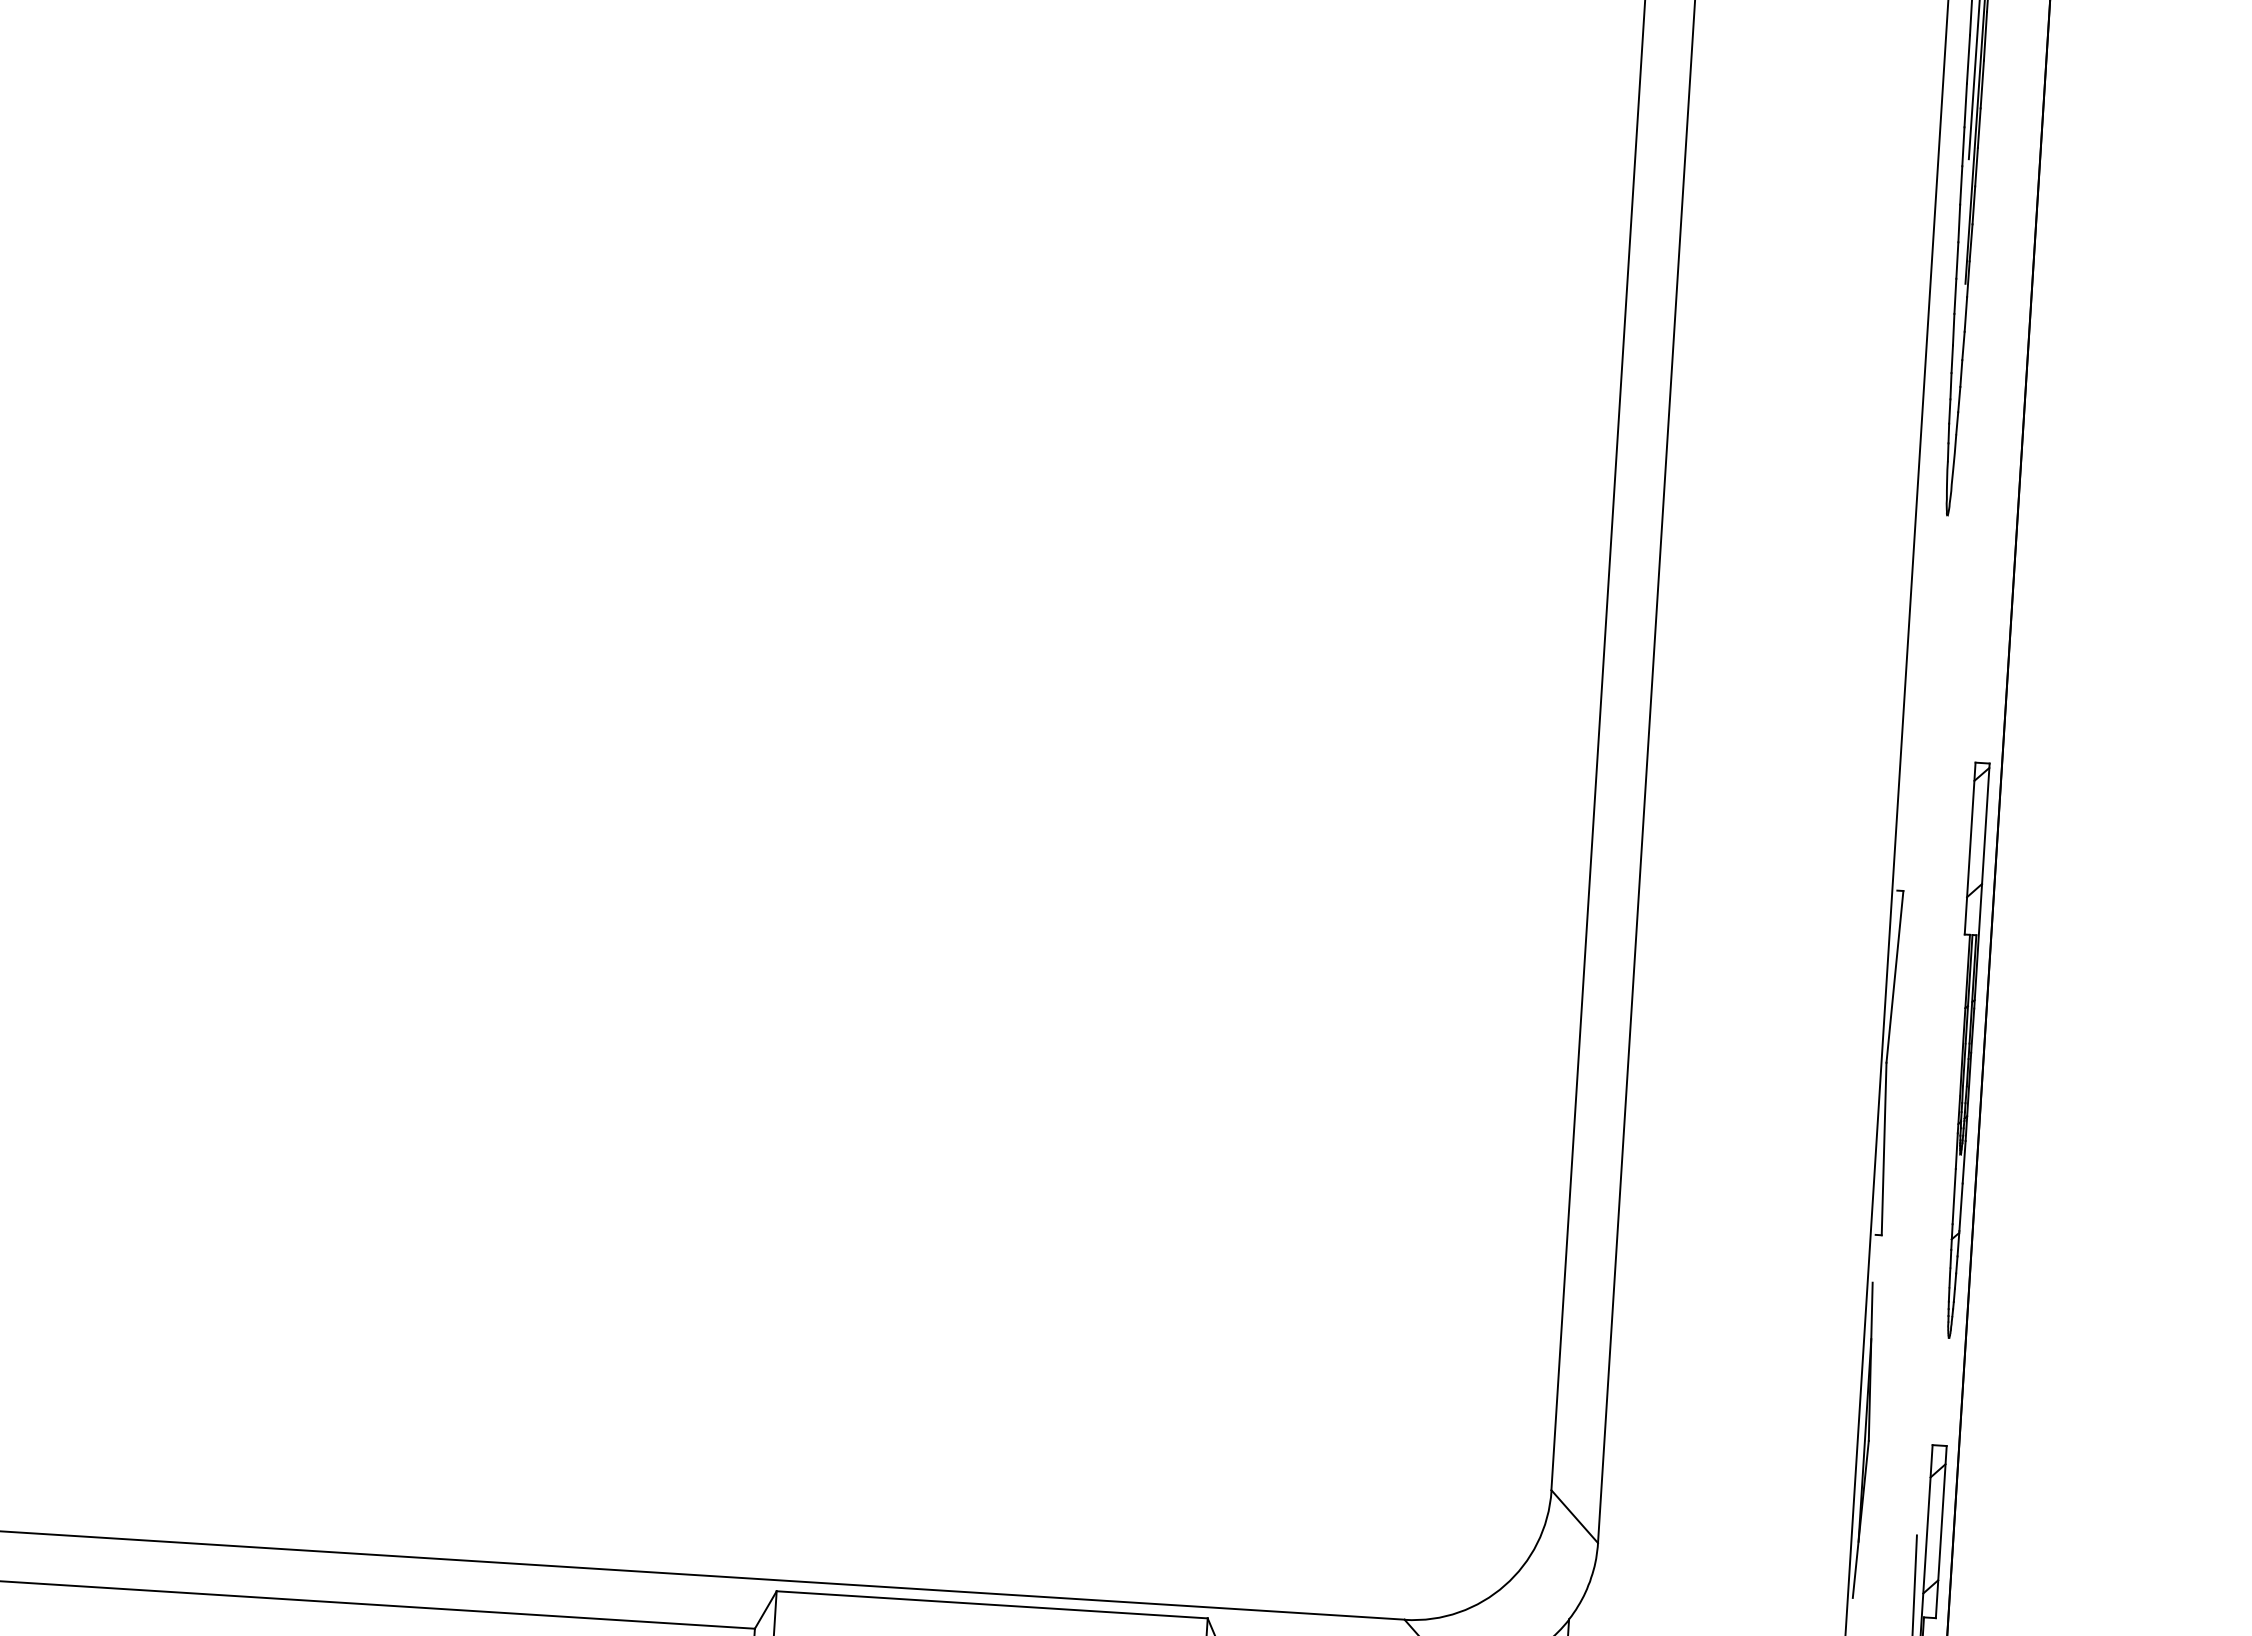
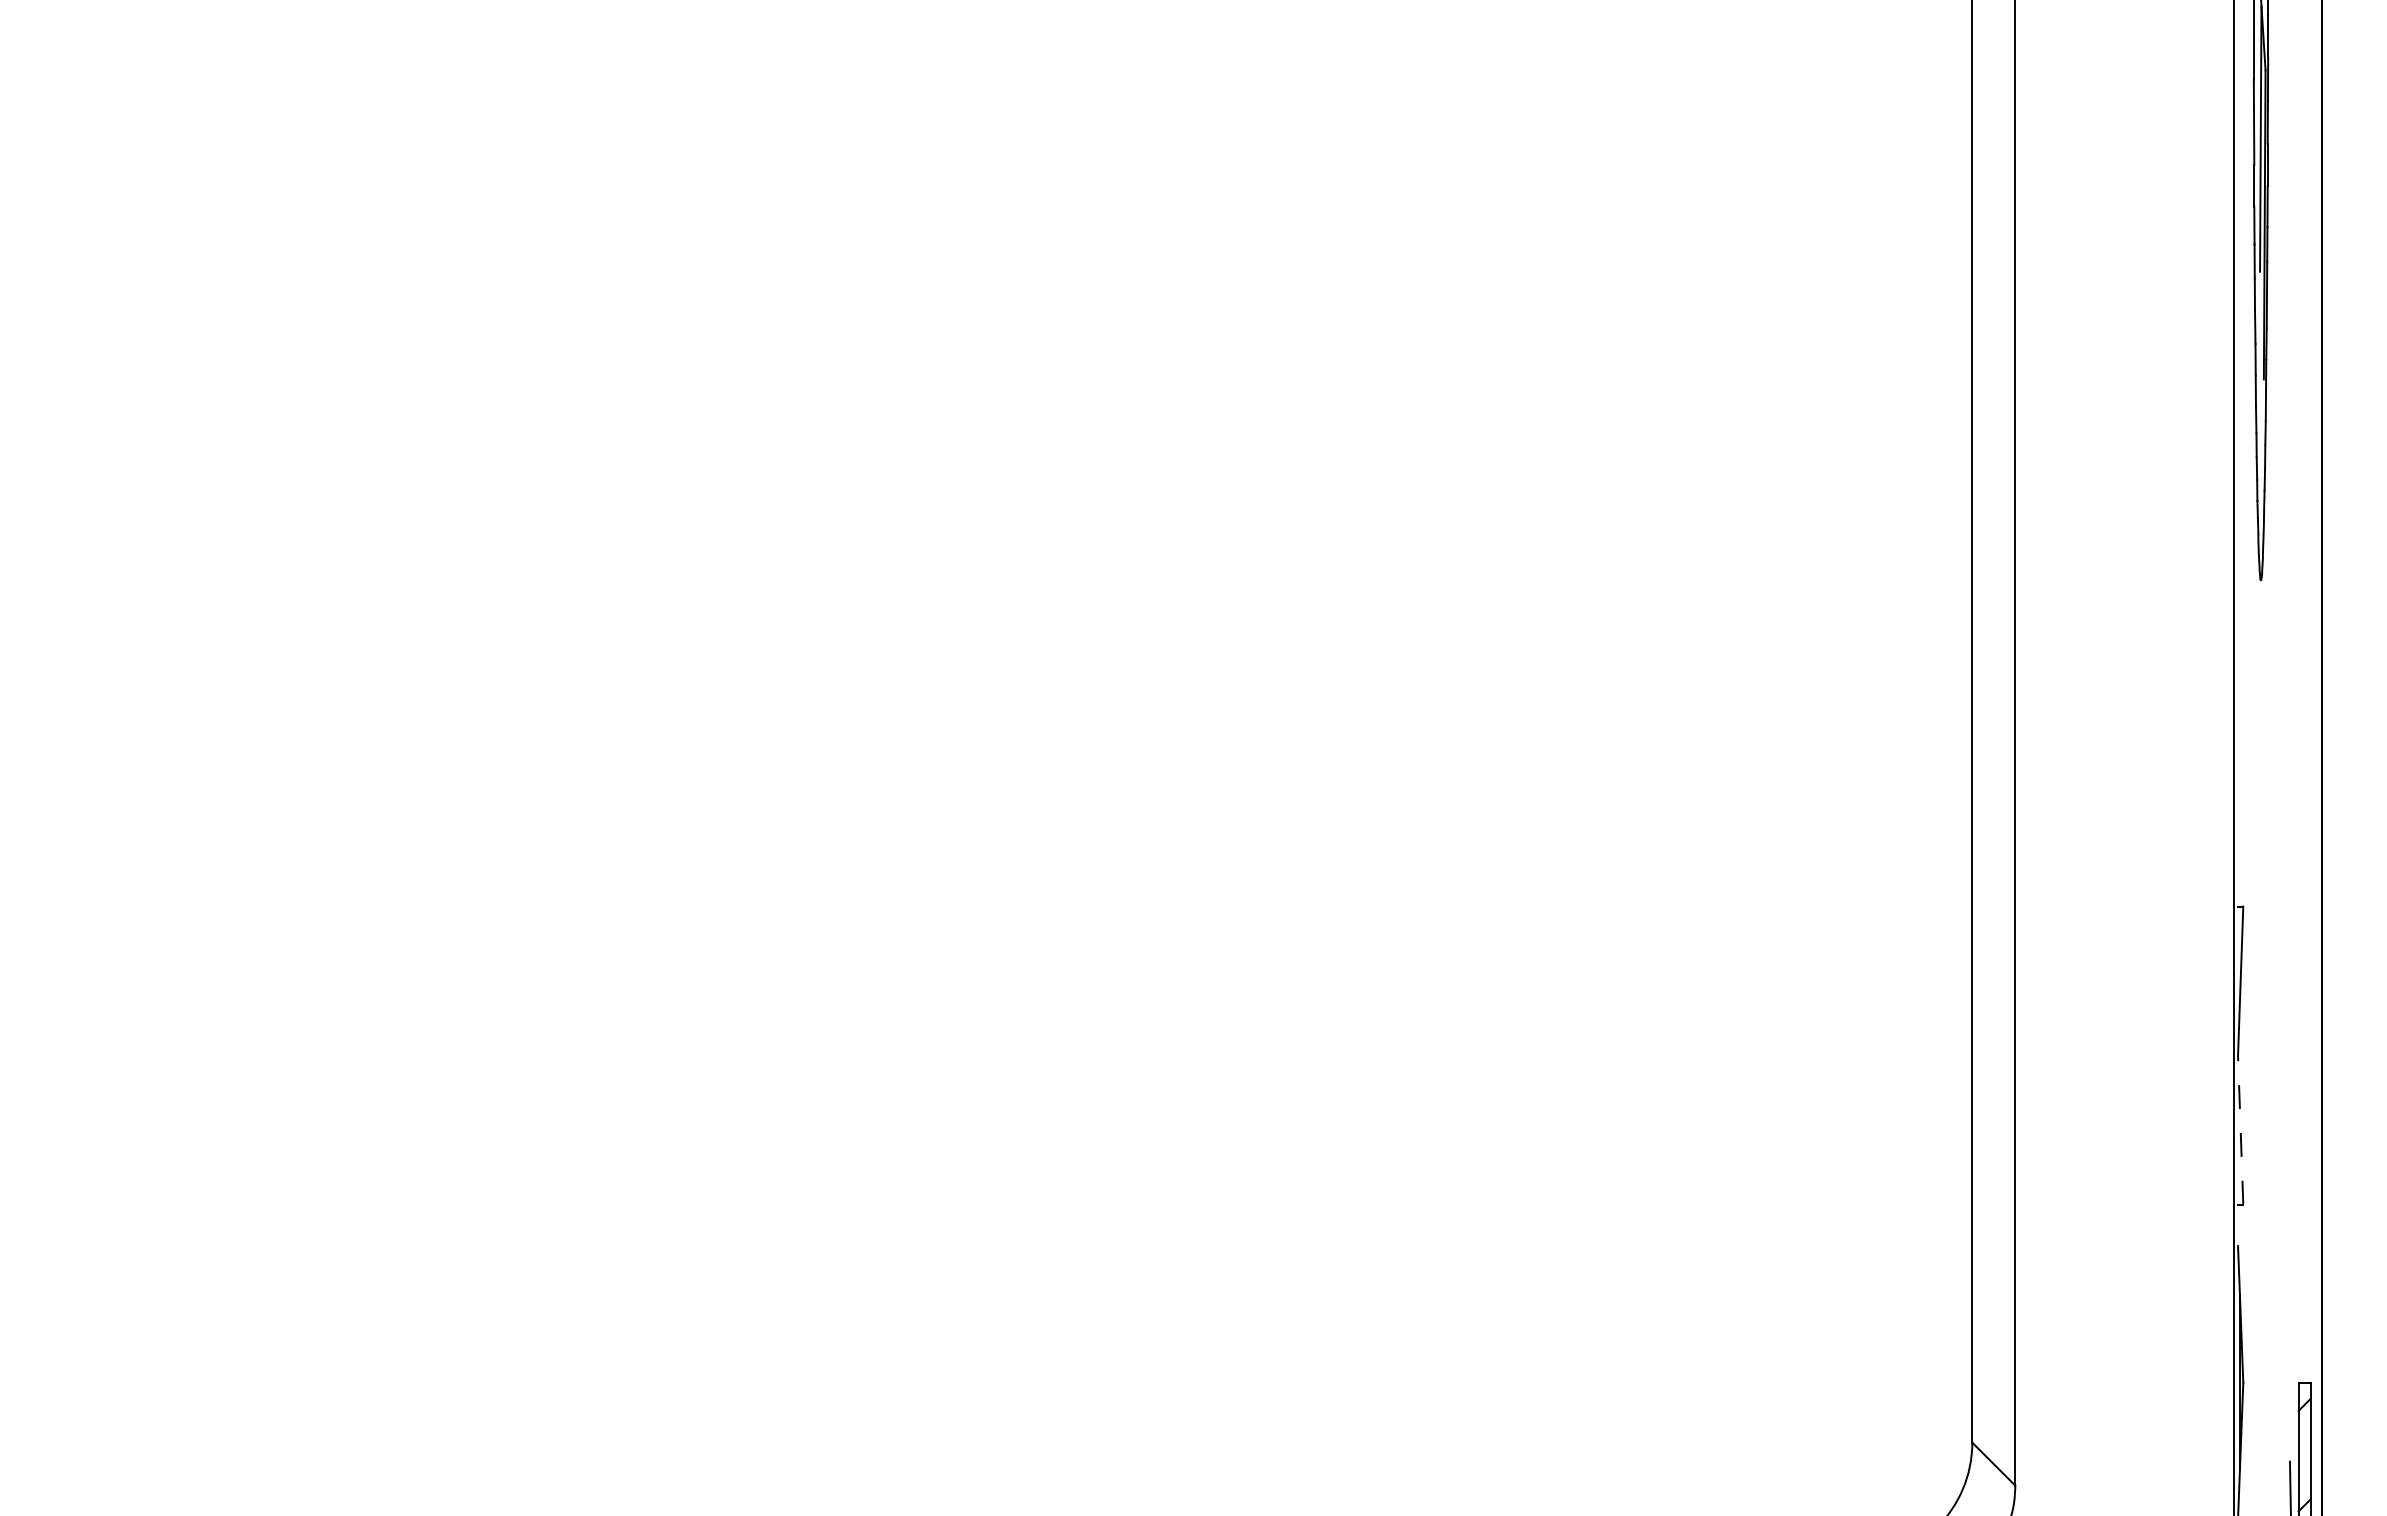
part: (1964, 1050) -> (2304, 1040), removed
line: (1883, 1149) -> (2240, 1130), solid -> dashed

